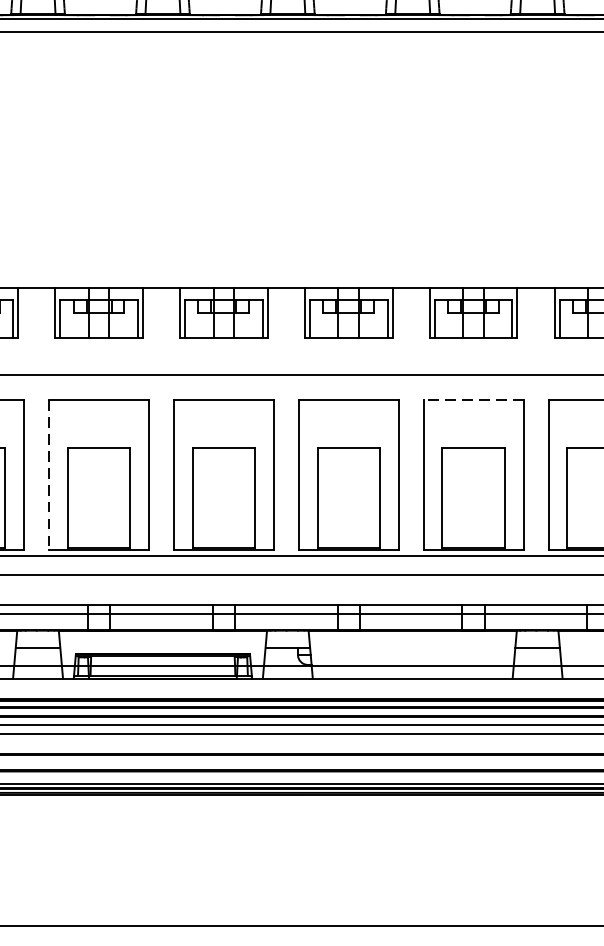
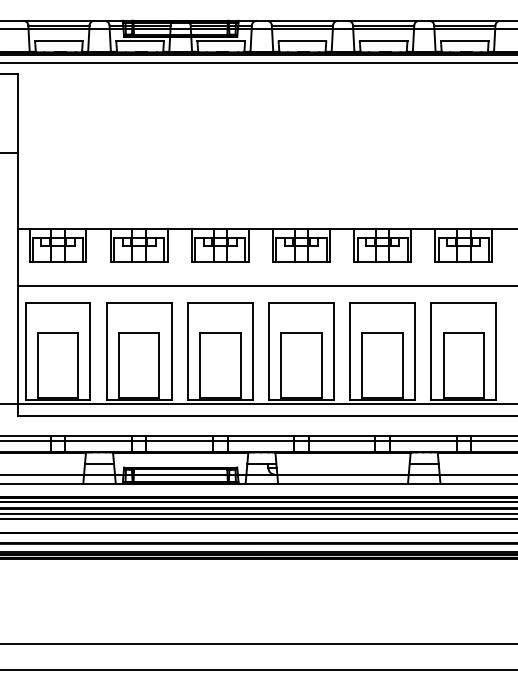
line: (473, 400) -> (382, 302), dashed -> solid
line: (48, 475) -> (106, 351), dashed -> solid

